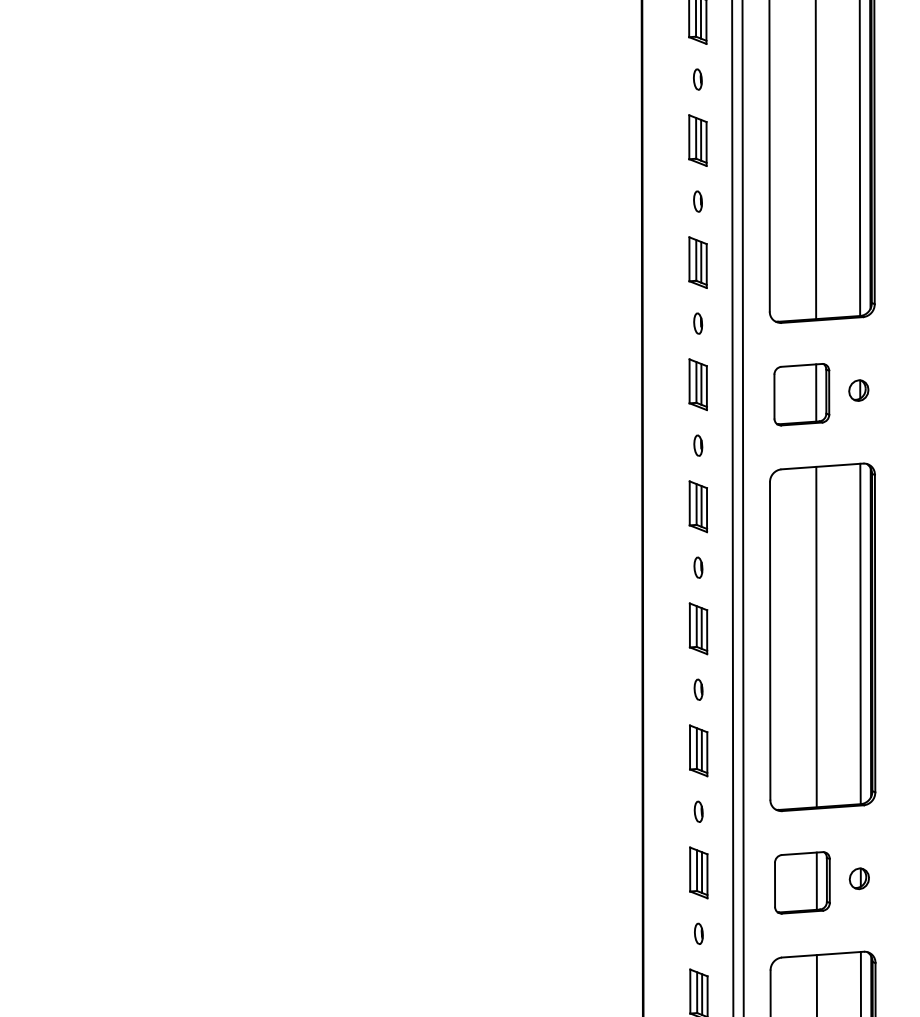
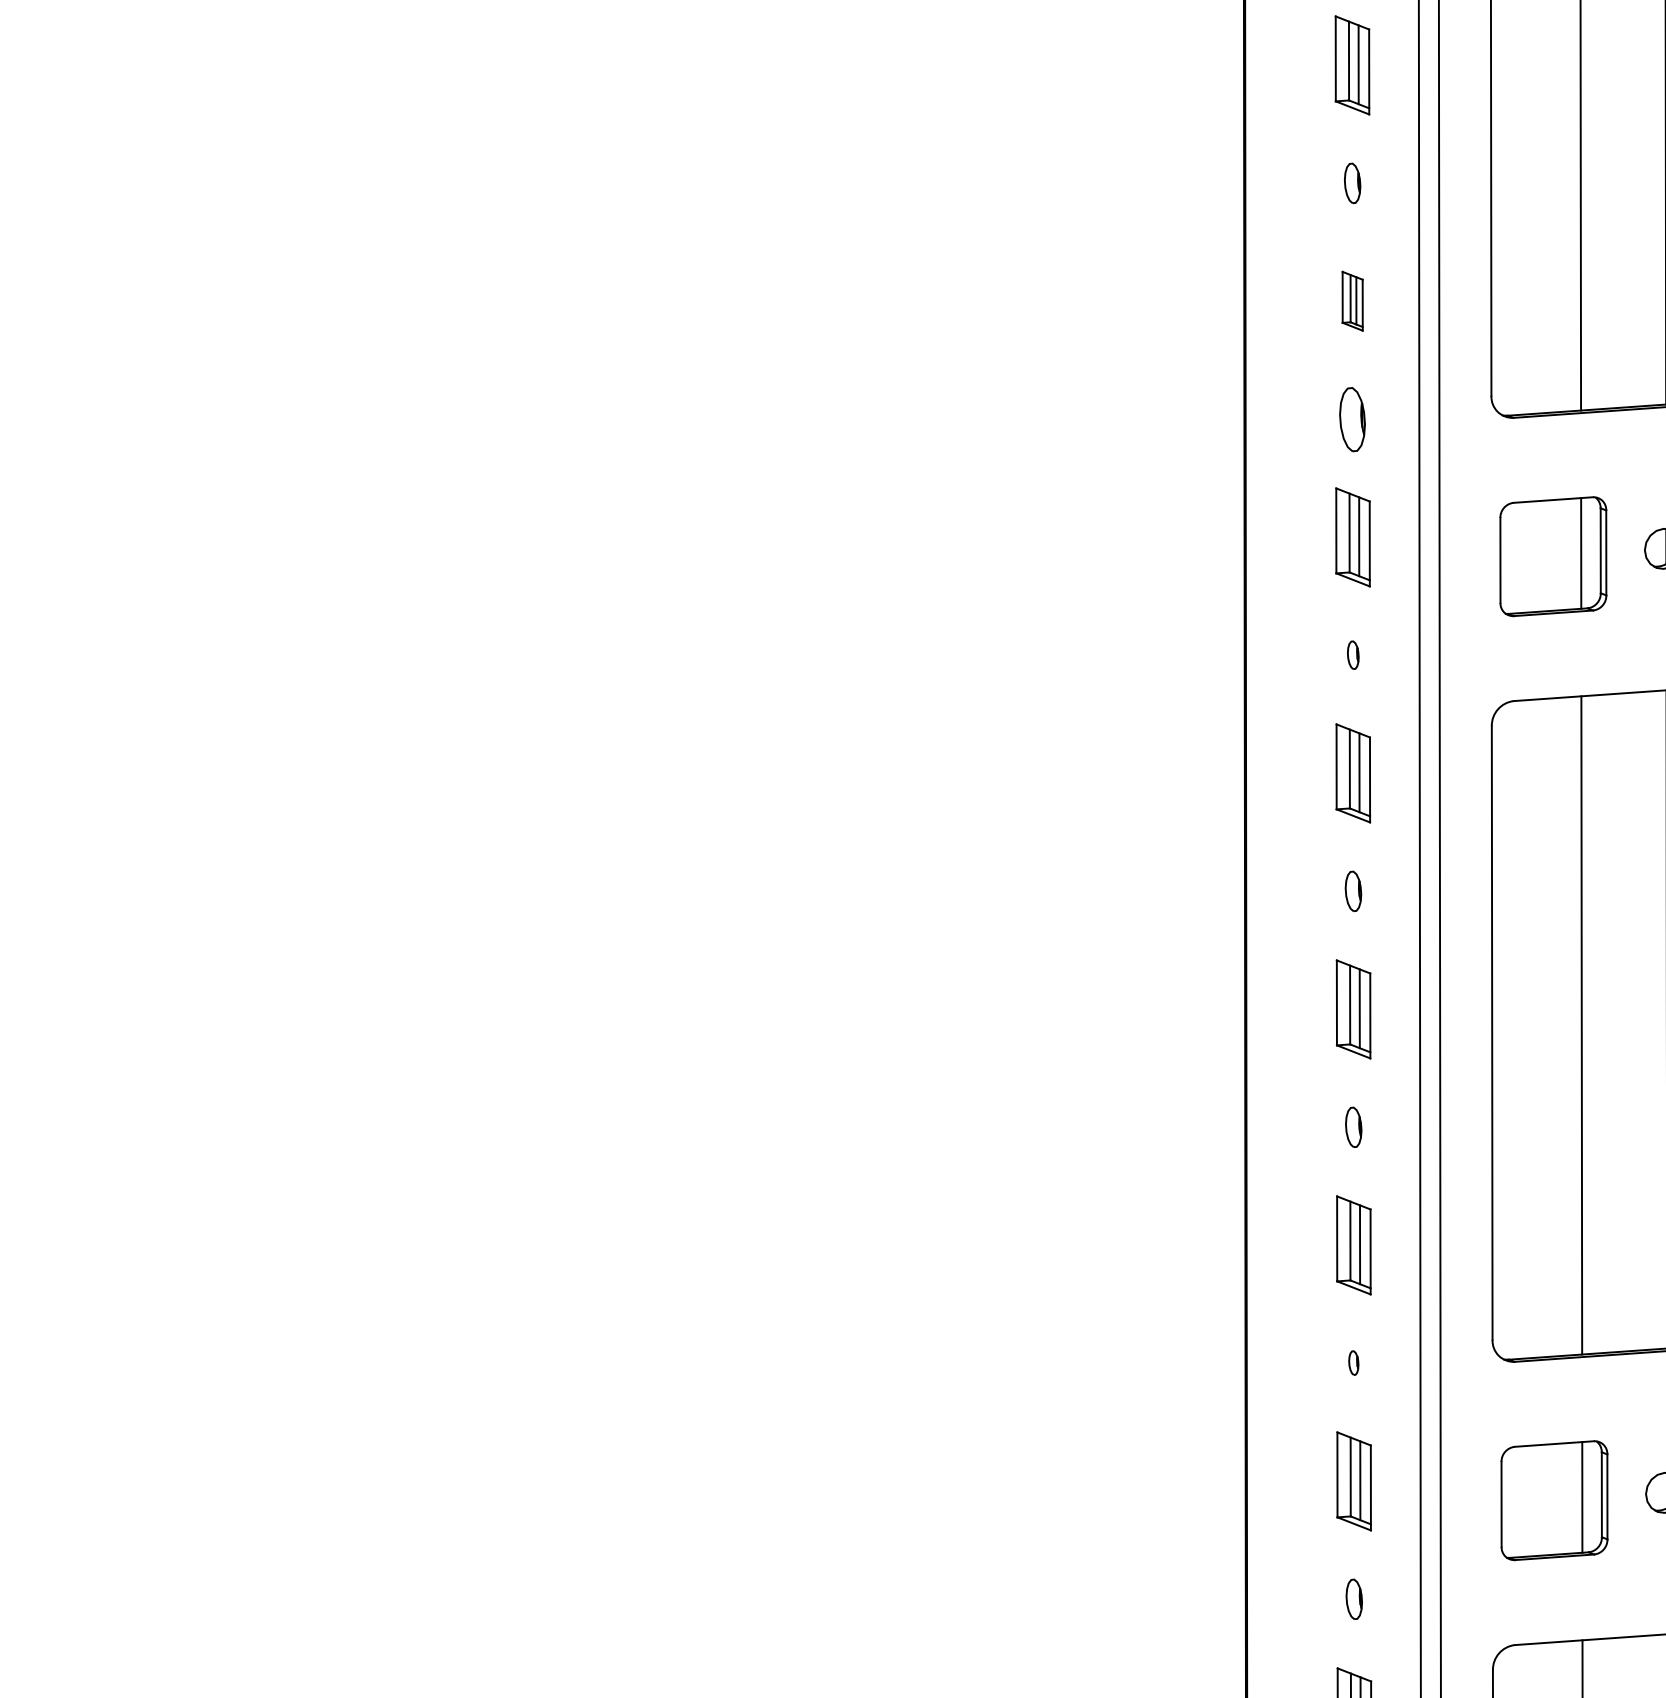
part: (697, 262) -> (1351, 301), size x0.6
part: (698, 323) -> (1353, 419), size x1.6
part: (698, 445) -> (1353, 654), size x0.7
part: (698, 811) -> (1353, 1362), size x0.6

